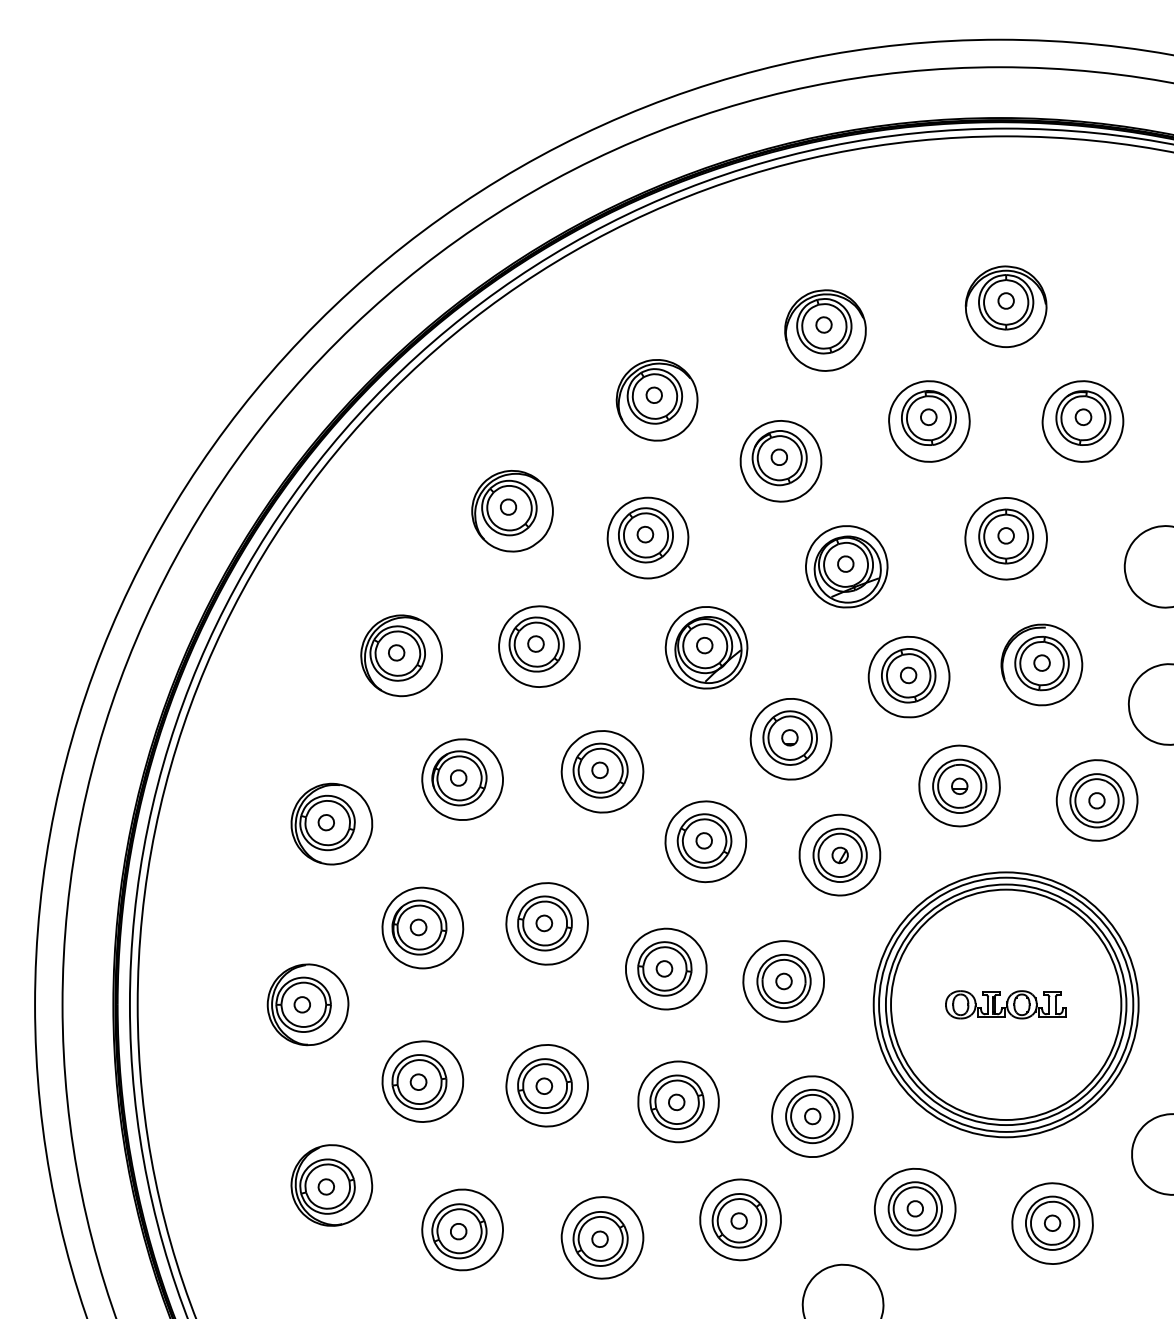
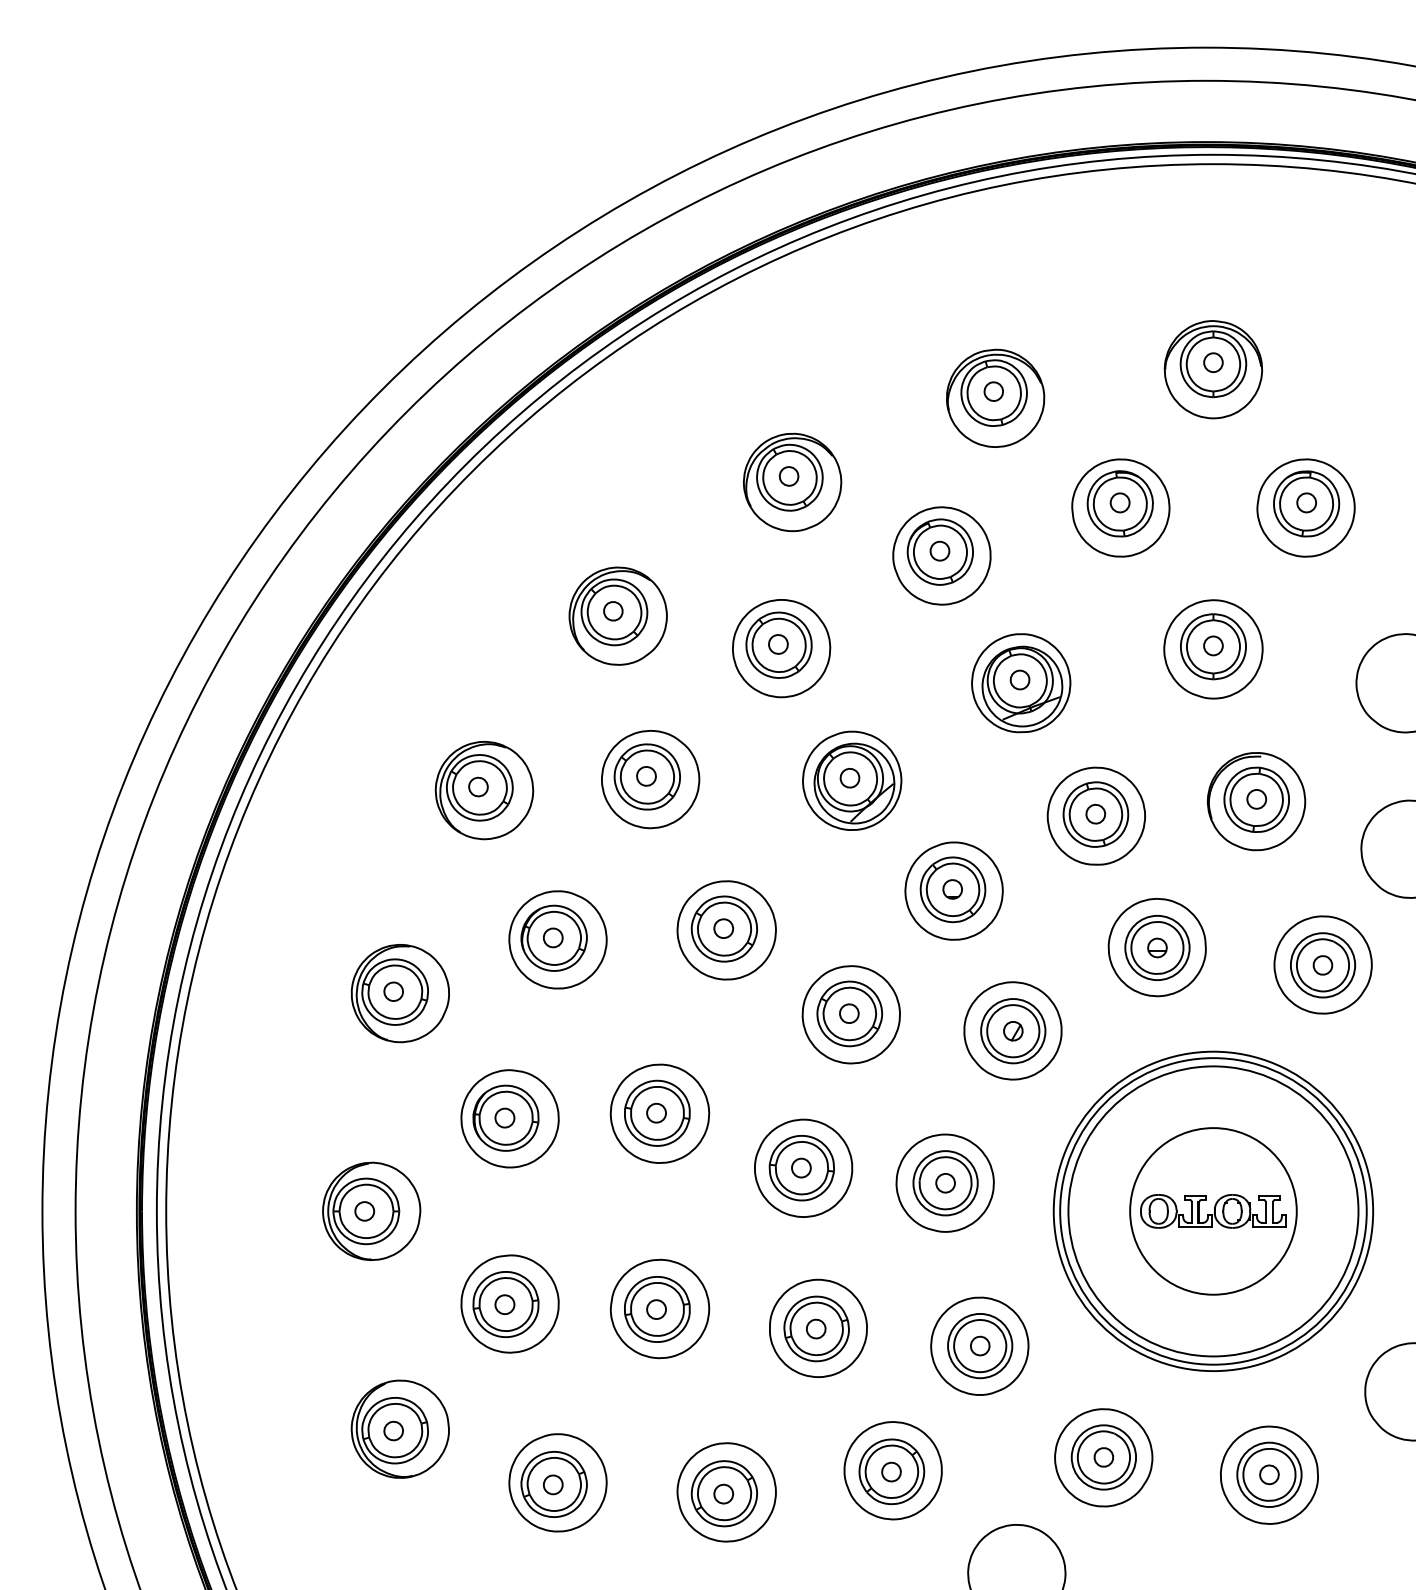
circle: (1006, 1004) -> (1213, 1211), size x0.6

